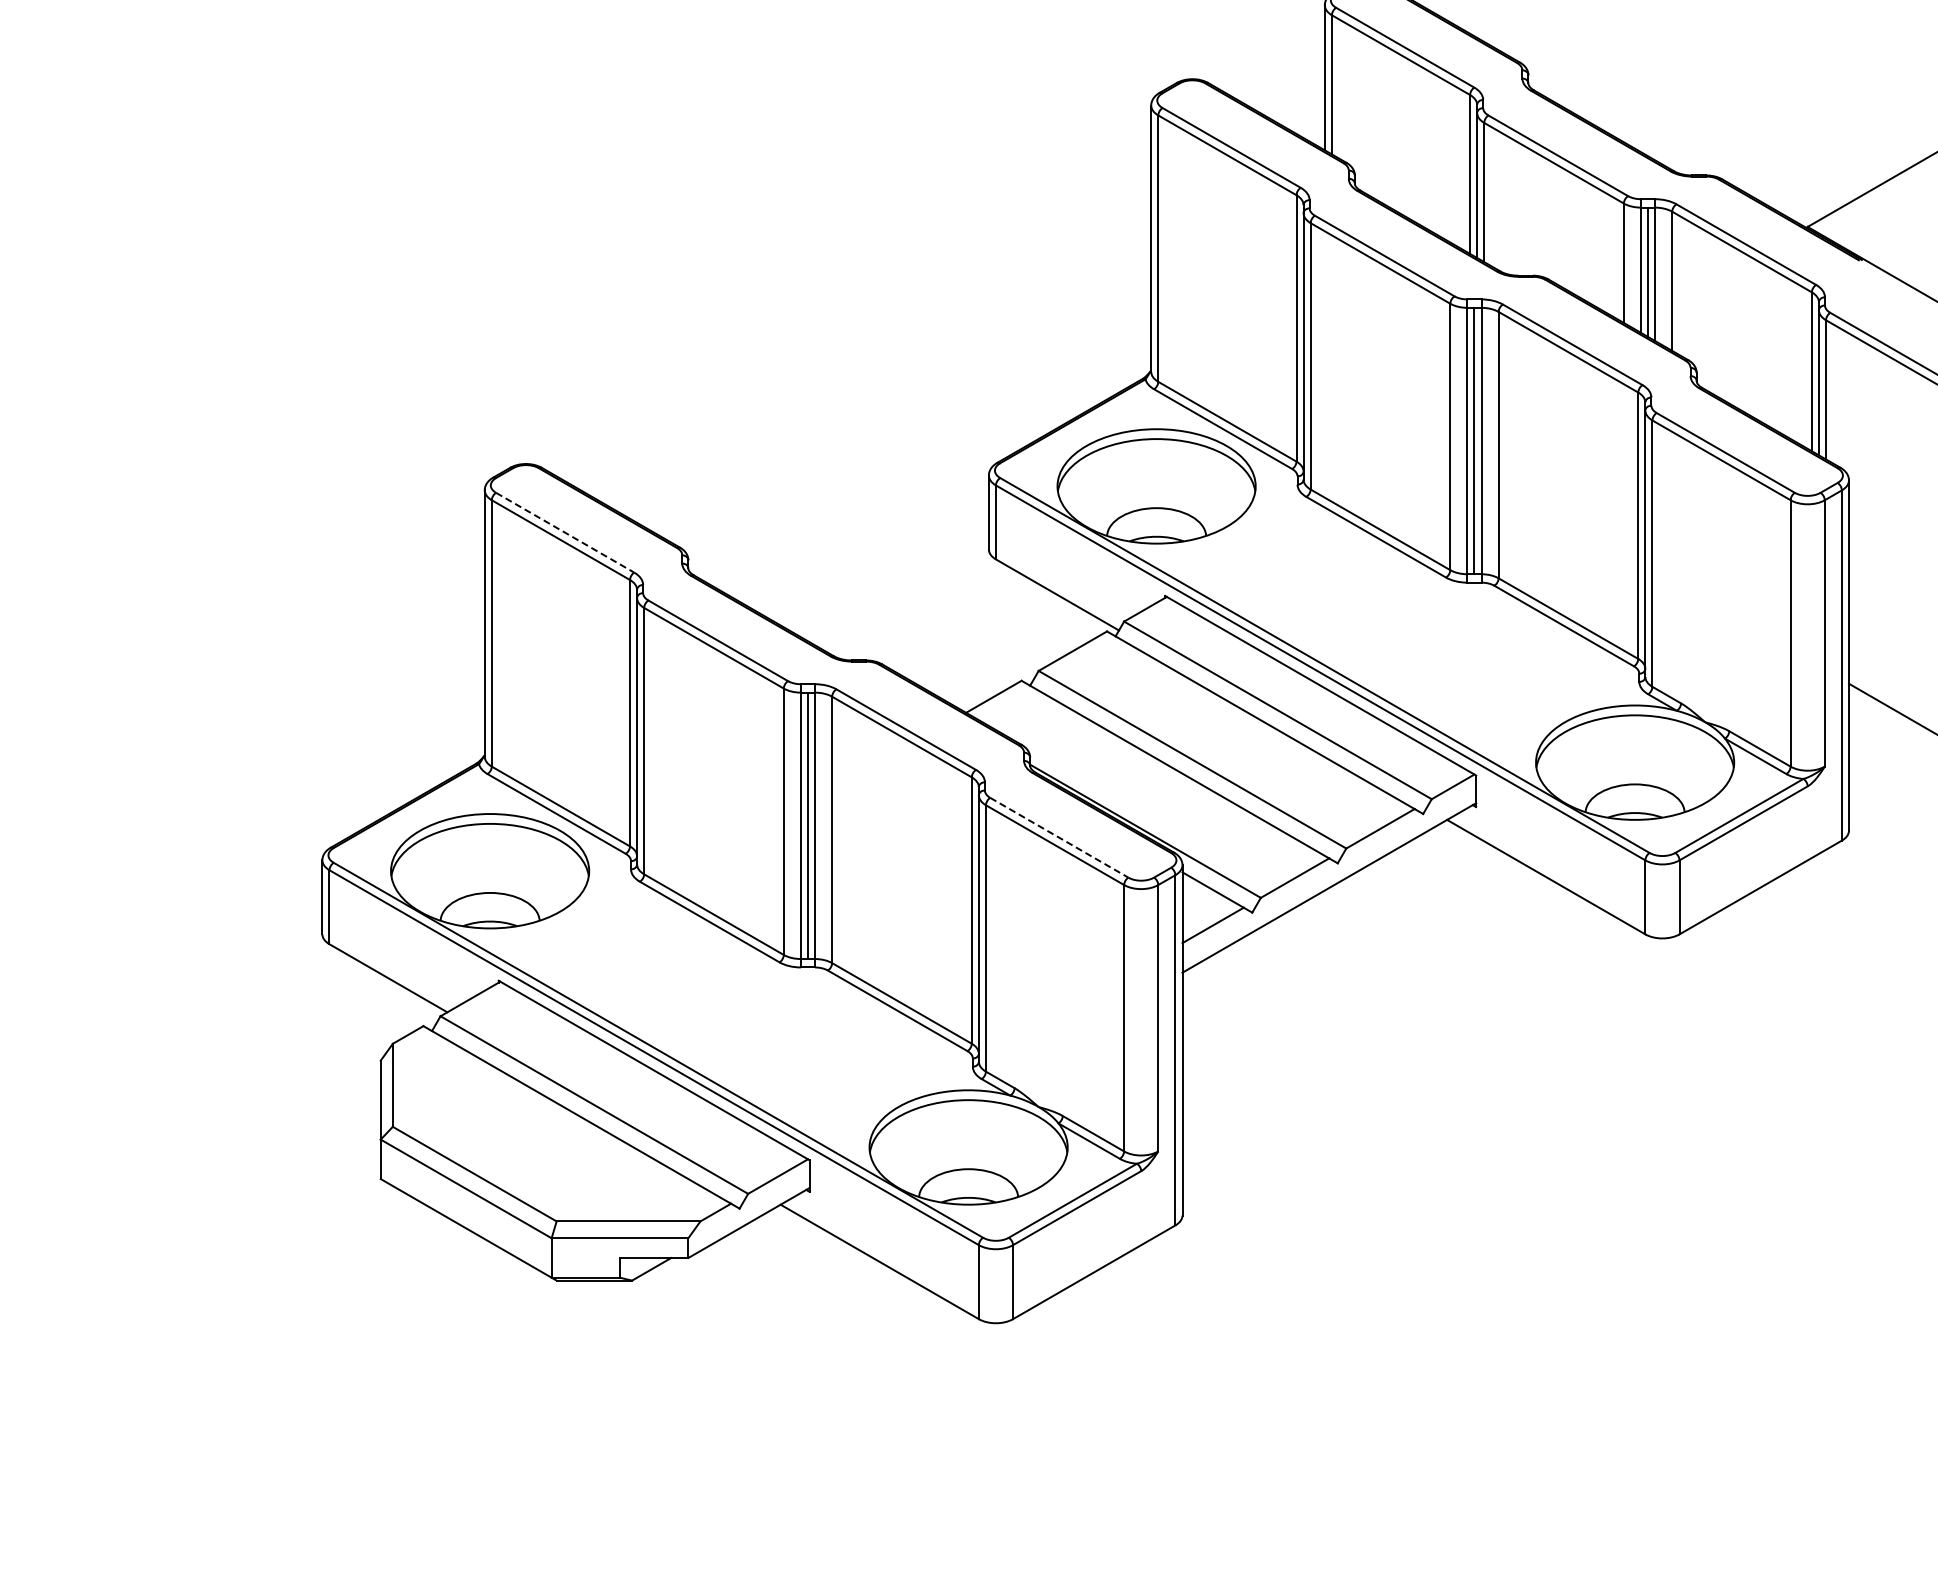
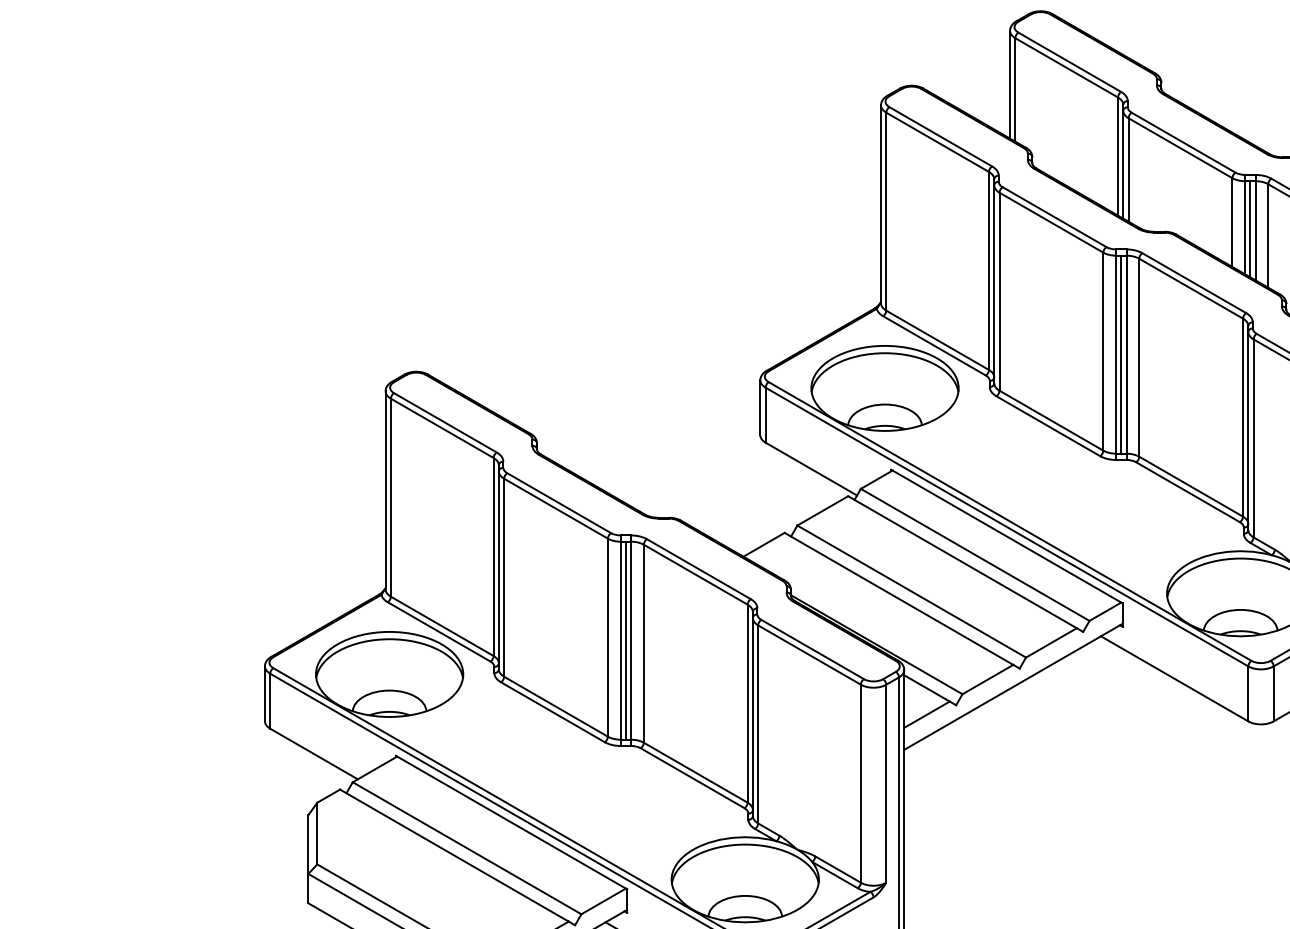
line: (565, 532) -> (445, 422), dashed -> solid
line: (1059, 837) -> (812, 649), dashed -> solid

